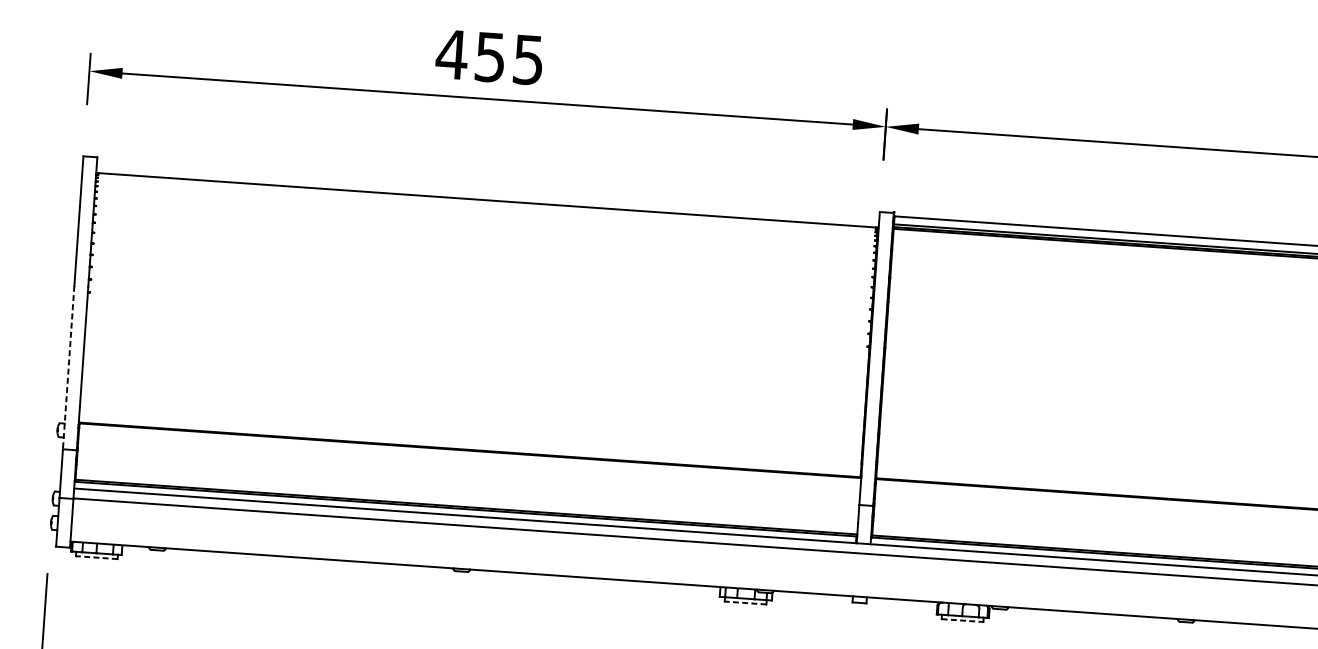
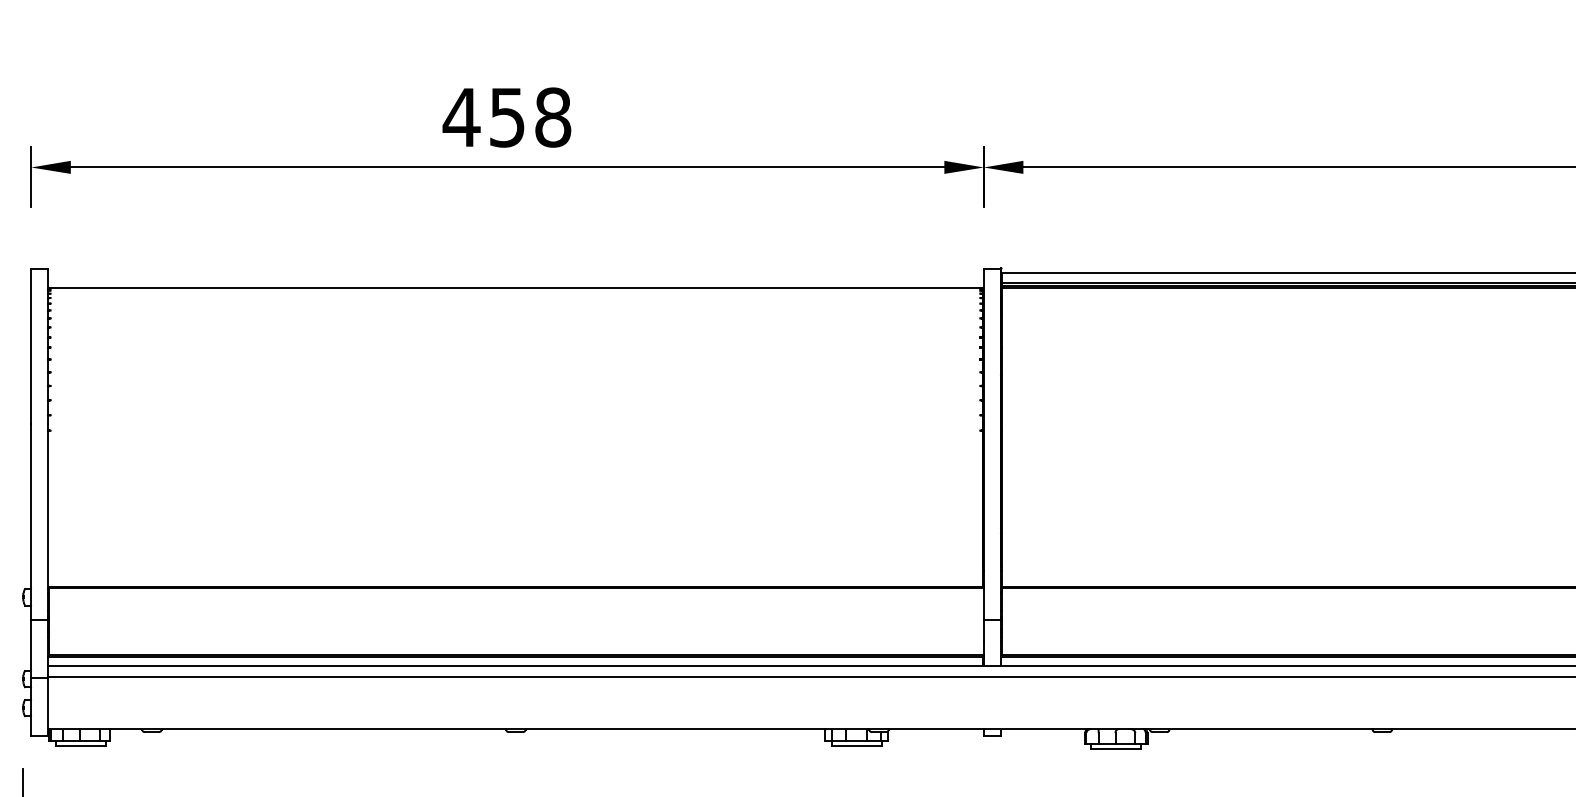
text: (528, 59) -> (553, 117), 455 -> 458
line: (68, 368) -> (31, 522), dashed -> solid
line: (96, 557) -> (80, 745), dashed -> solid
line: (745, 602) -> (856, 745), dashed -> solid
line: (962, 620) -> (1116, 748), dashed -> solid

